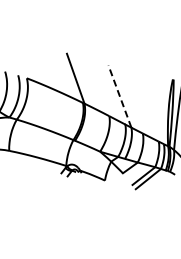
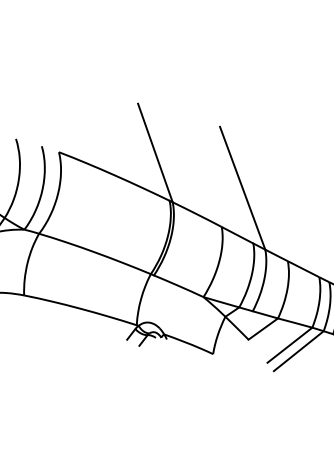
line: (119, 96) -> (241, 188), dashed -> solid

